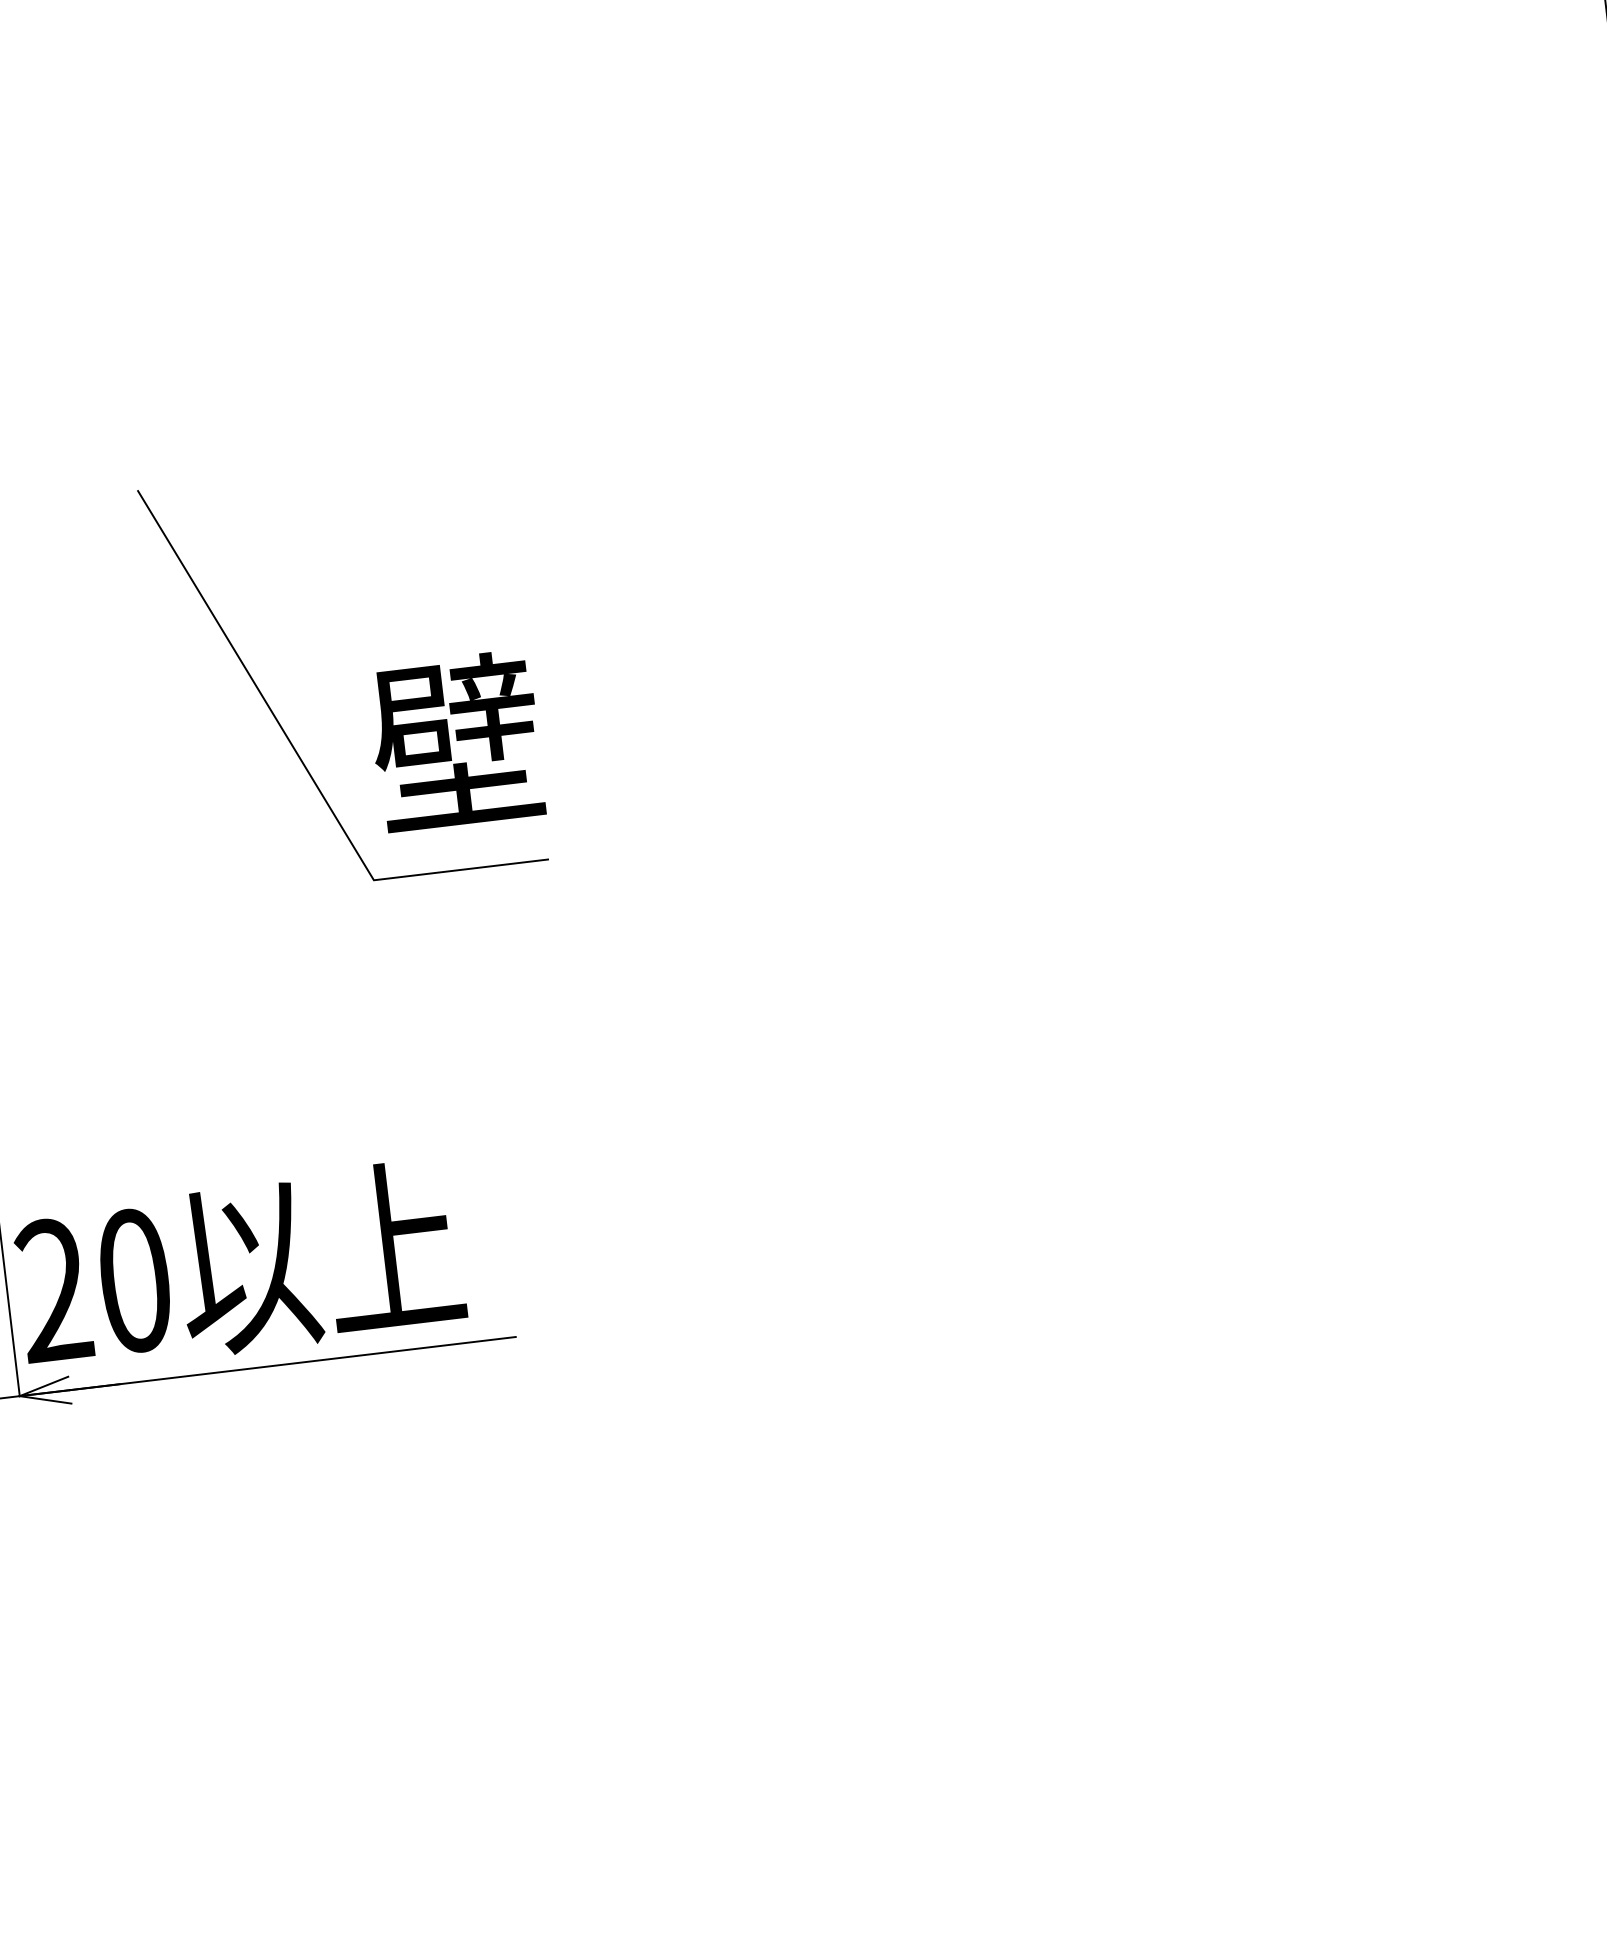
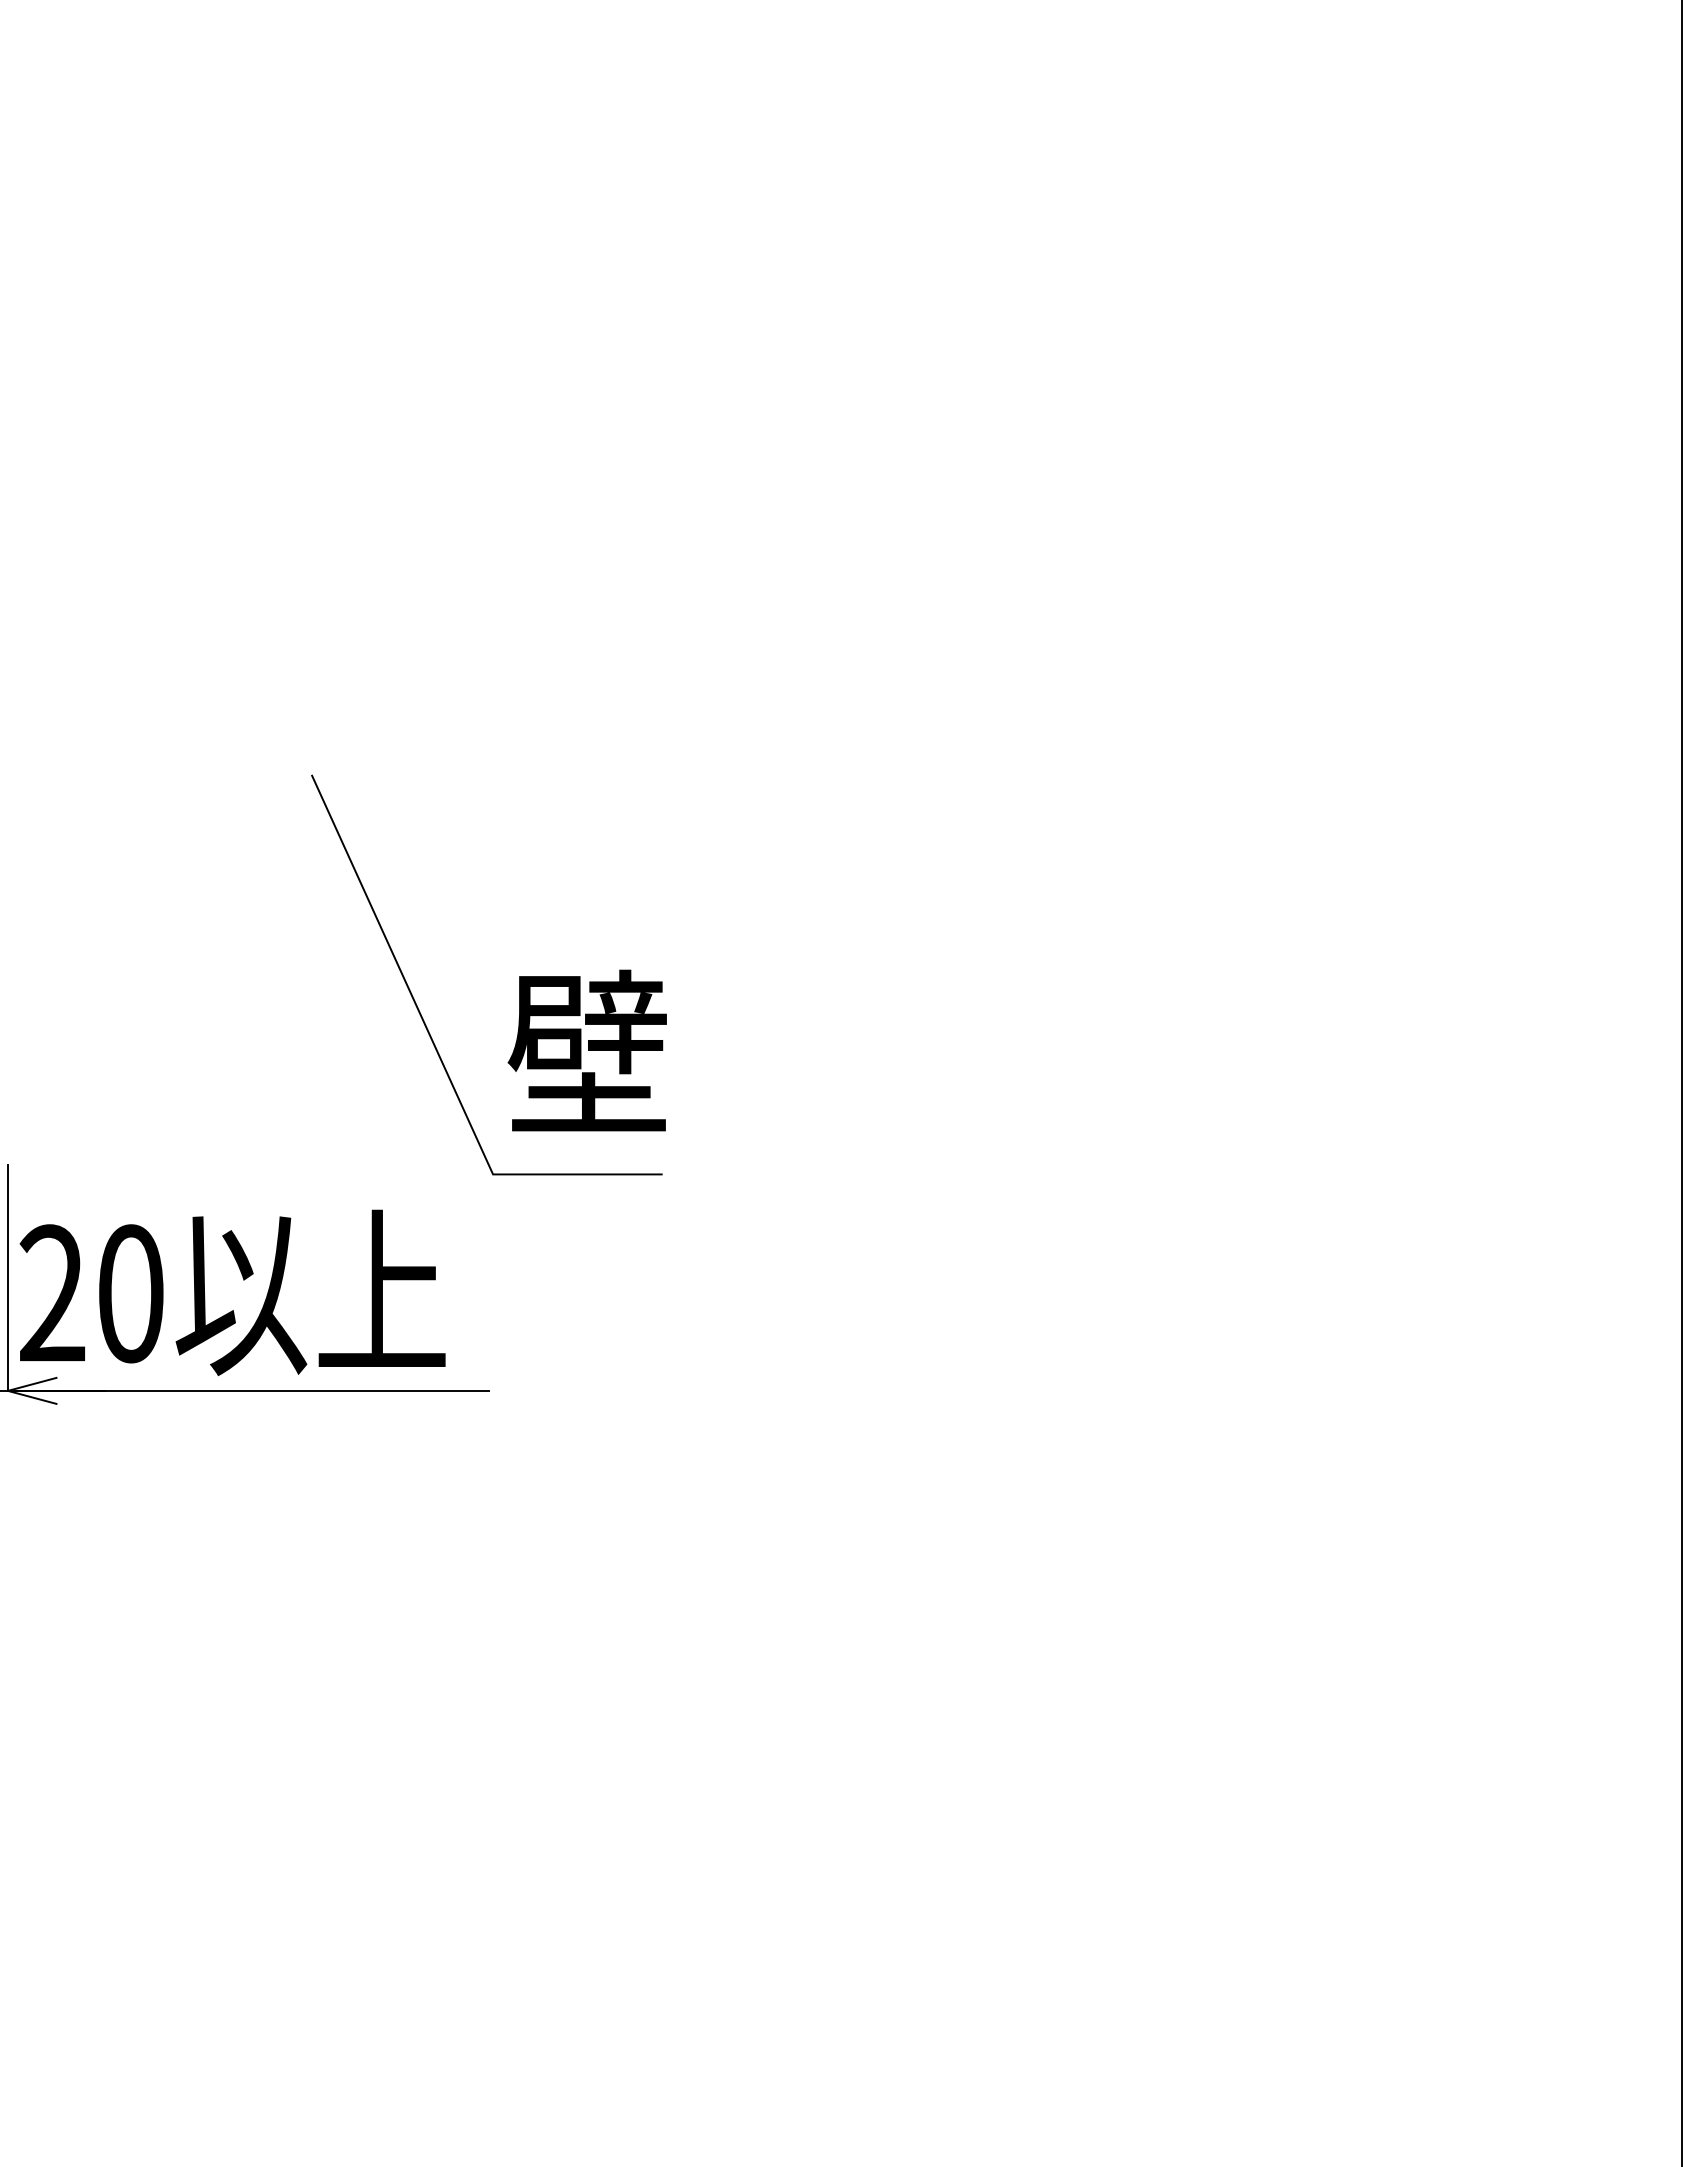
part: (376, 672) -> (519, 976), moved

